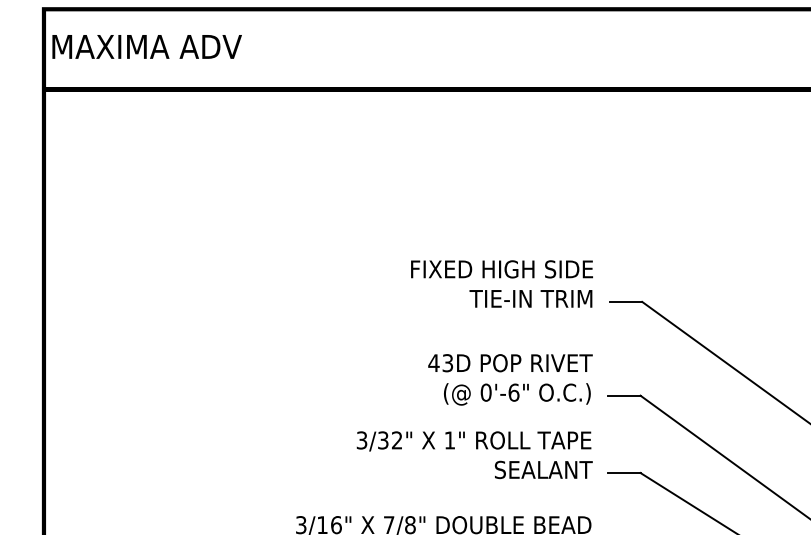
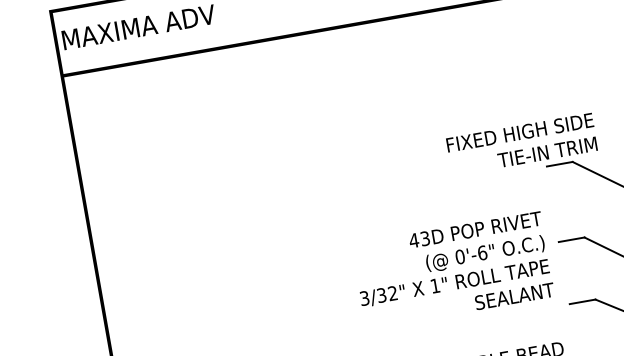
text: (501, 283) -> (521, 144), moved
text: (474, 455) -> (457, 294), moved

